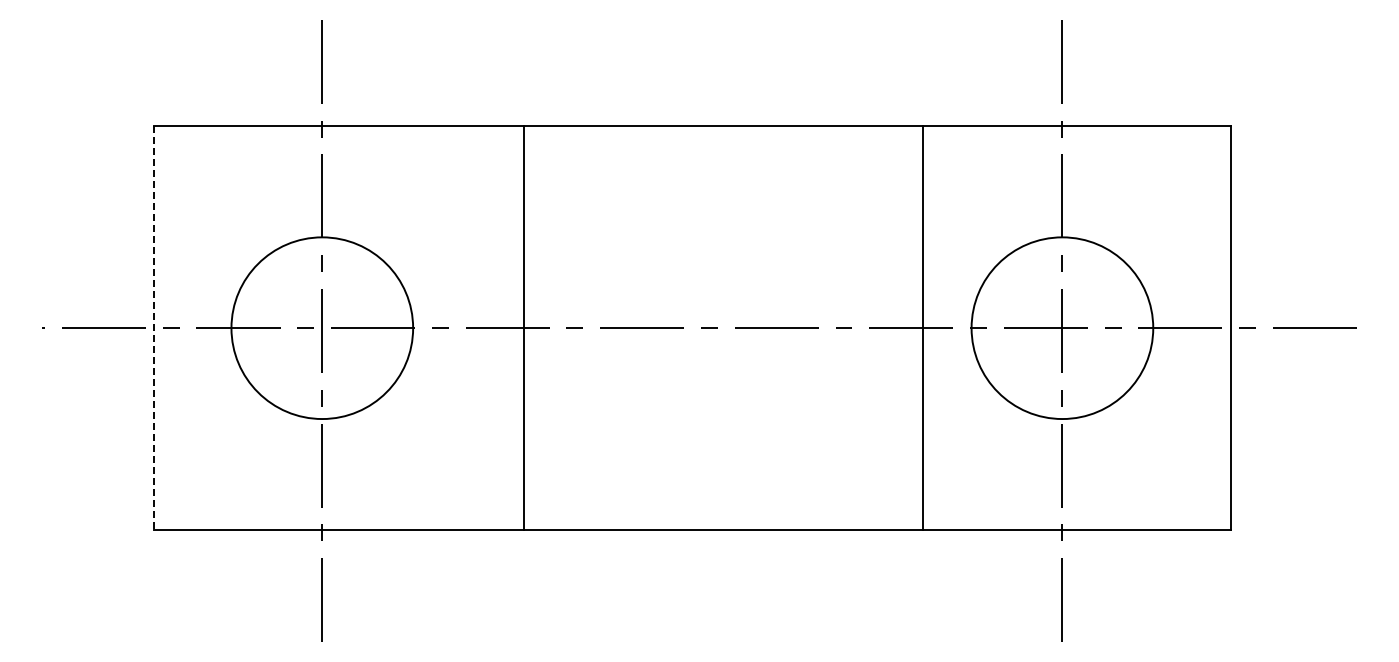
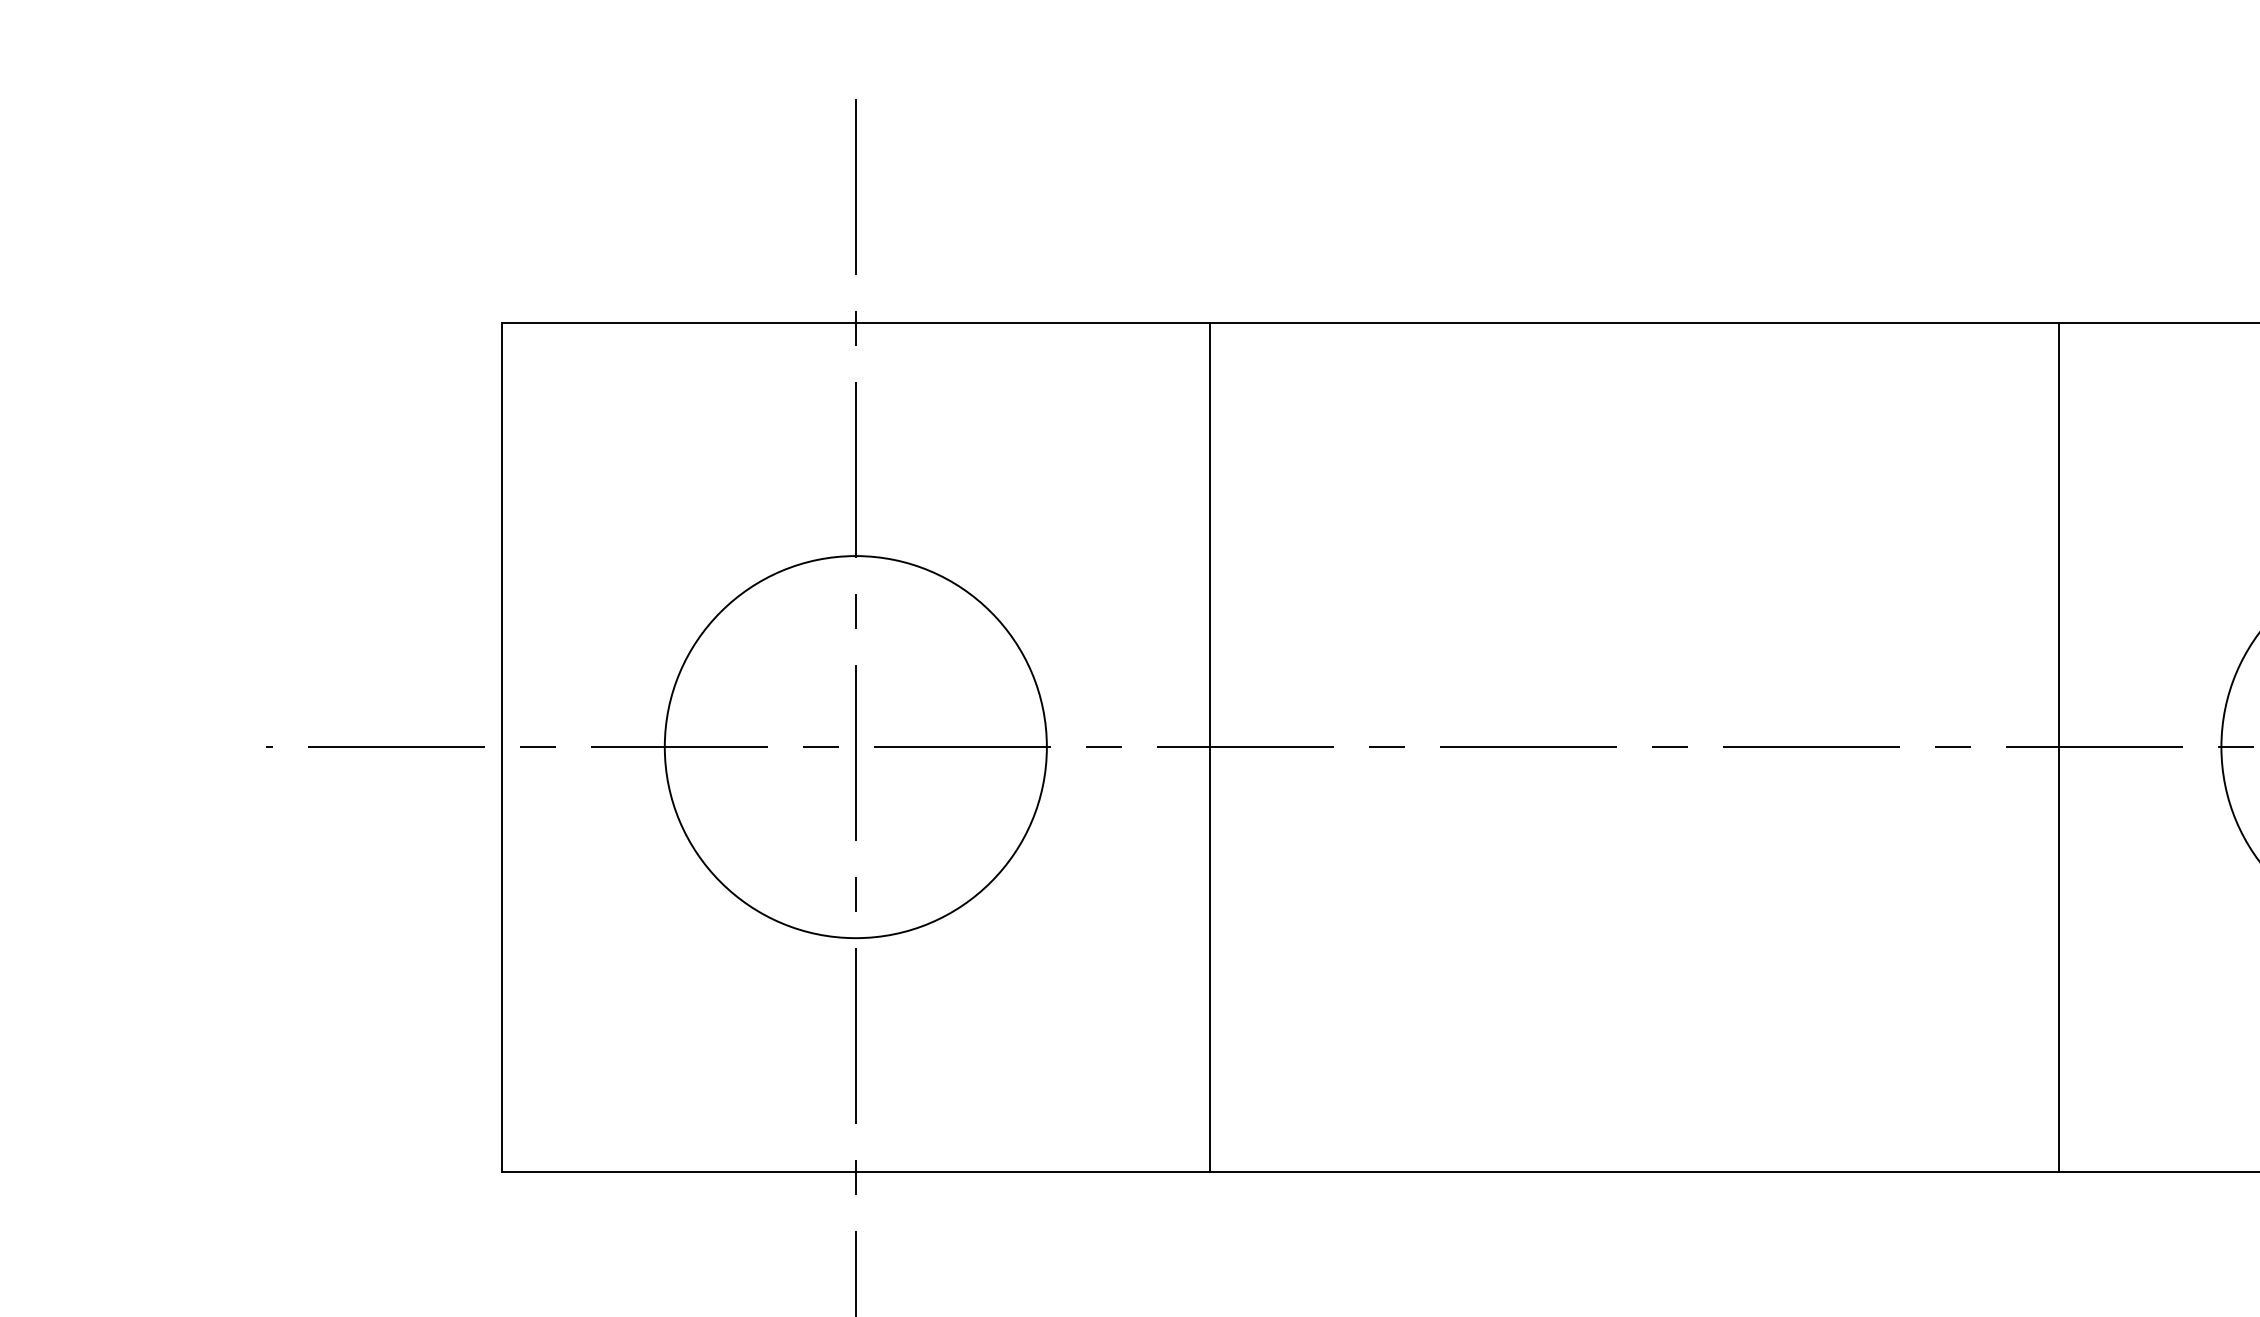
line: (154, 328) -> (502, 747), dashed -> solid
line: (523, 328) -> (1209, 747), moved
line: (923, 328) -> (2059, 747), moved

